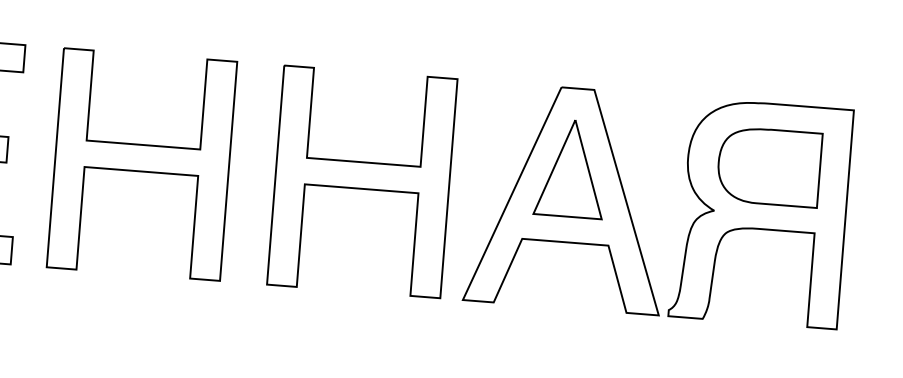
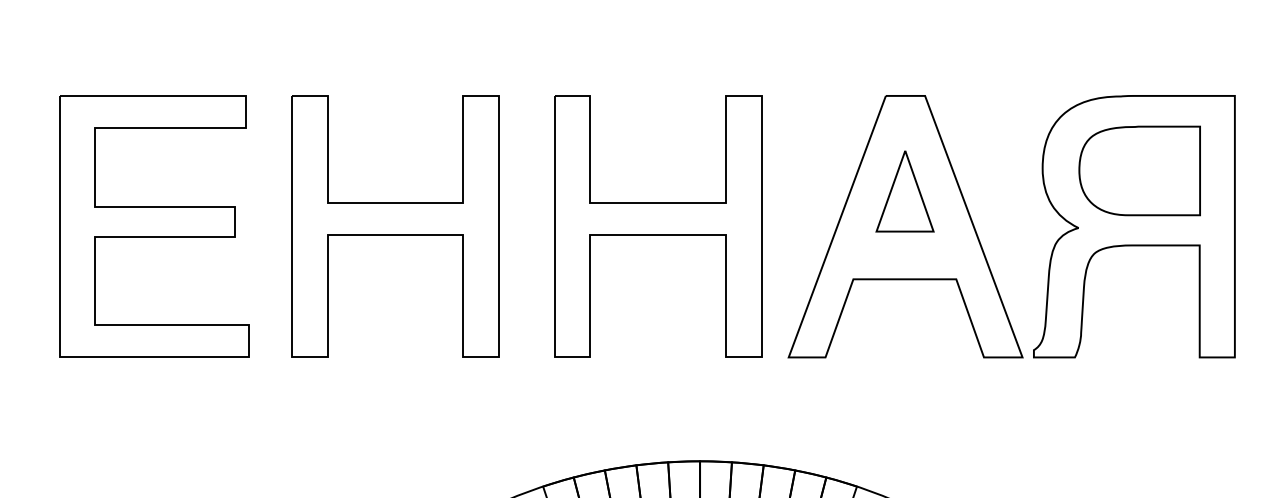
part: (570, 168) -> (904, 191), size x0.7

